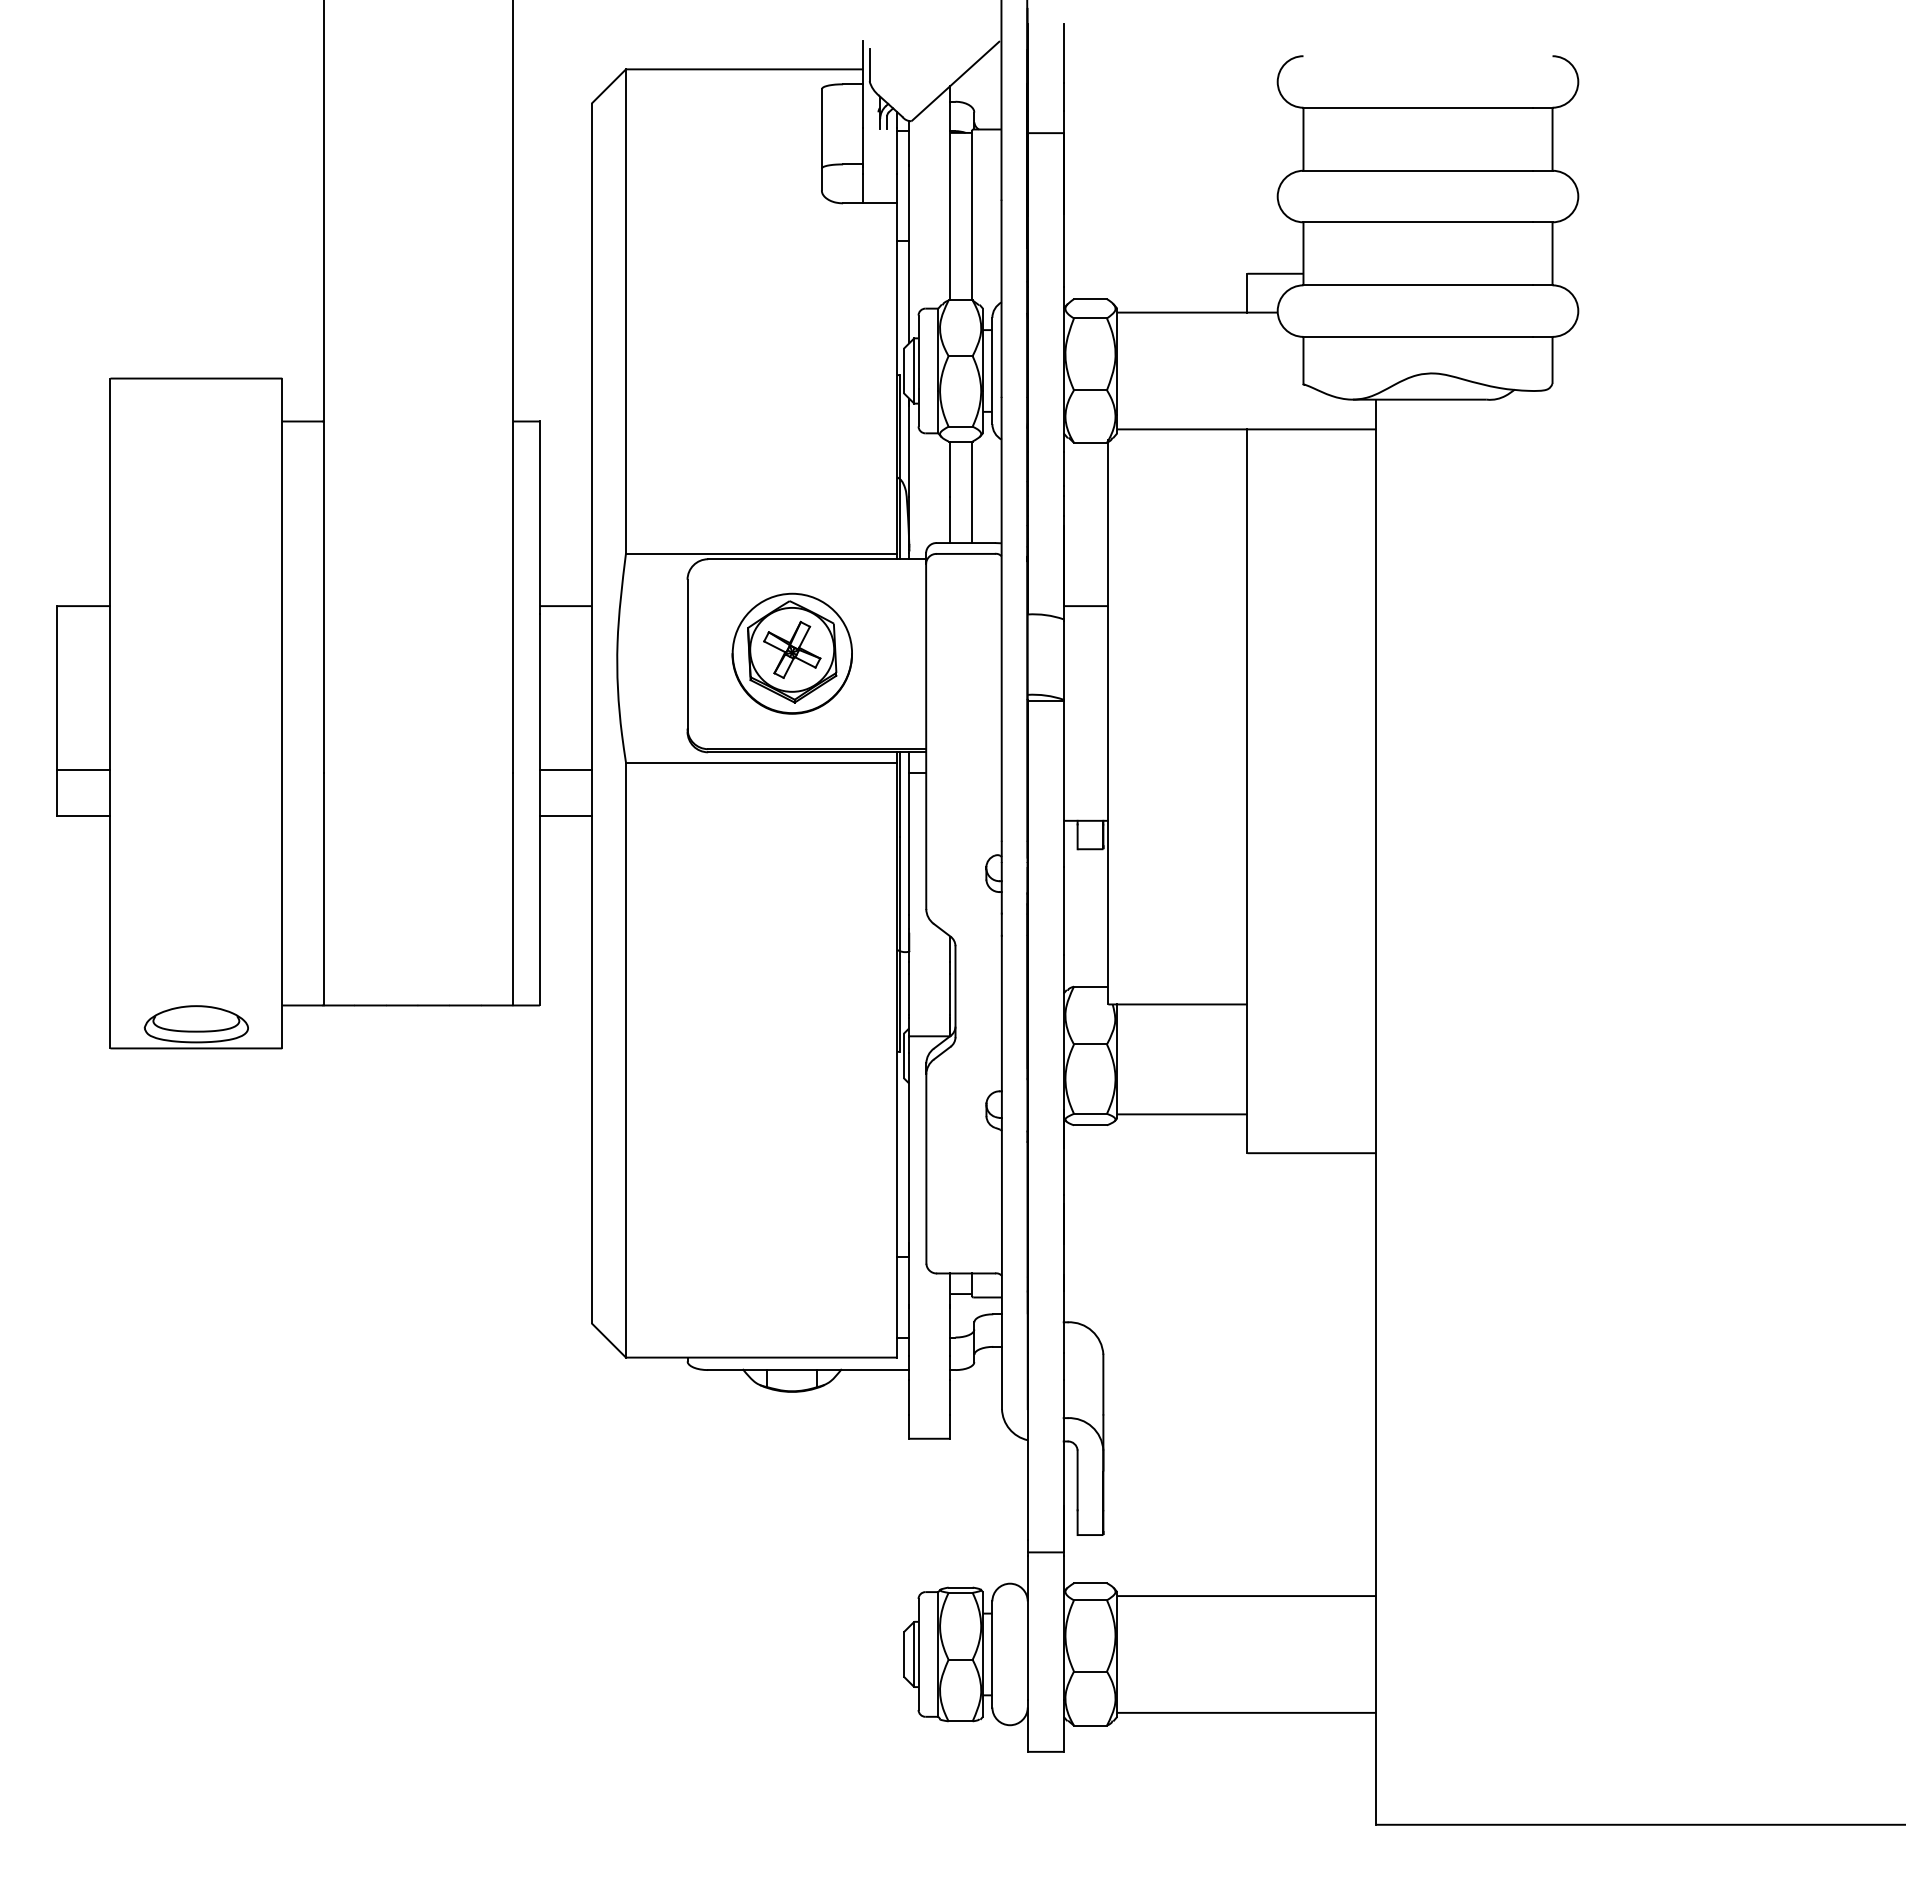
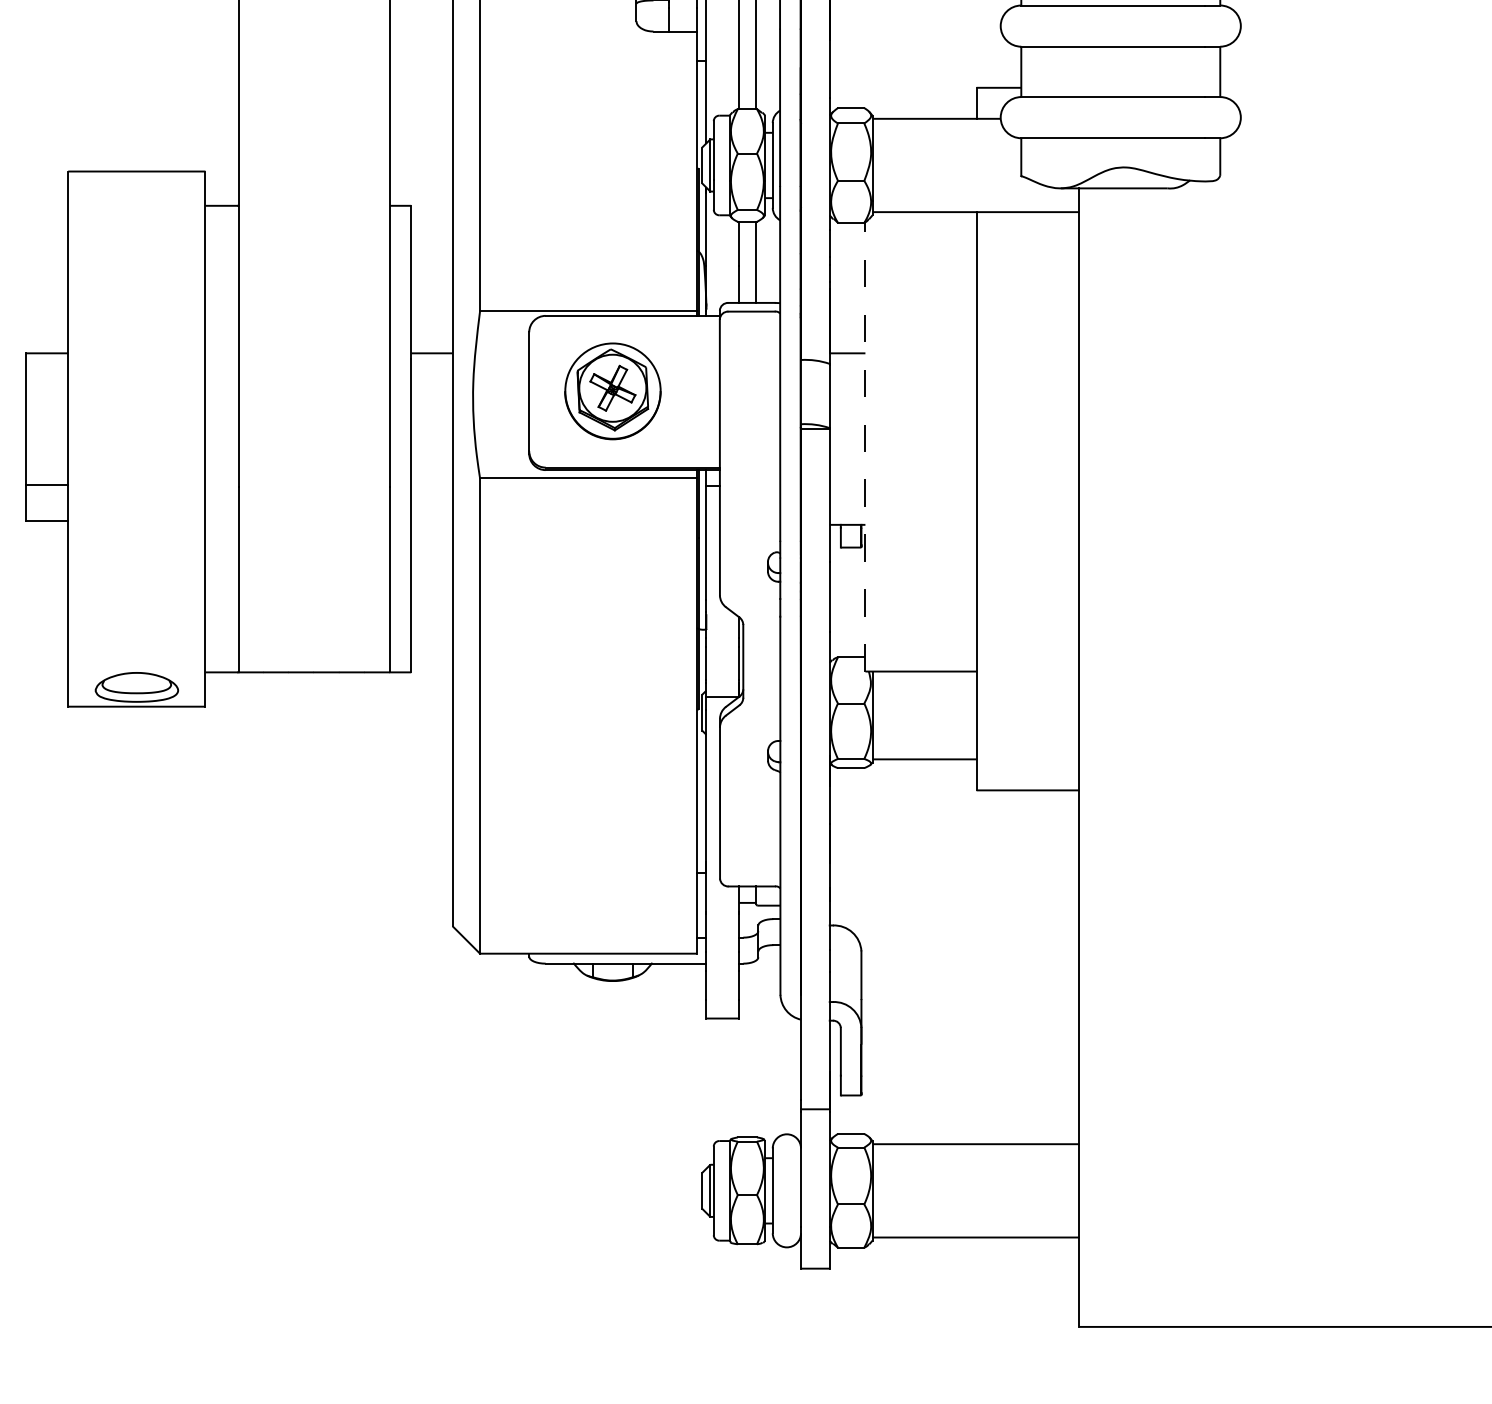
line: (1108, 721) -> (865, 445), solid -> dashed
line: (565, 770) -> (431, 484), removed
line: (565, 815) -> (431, 520), removed

